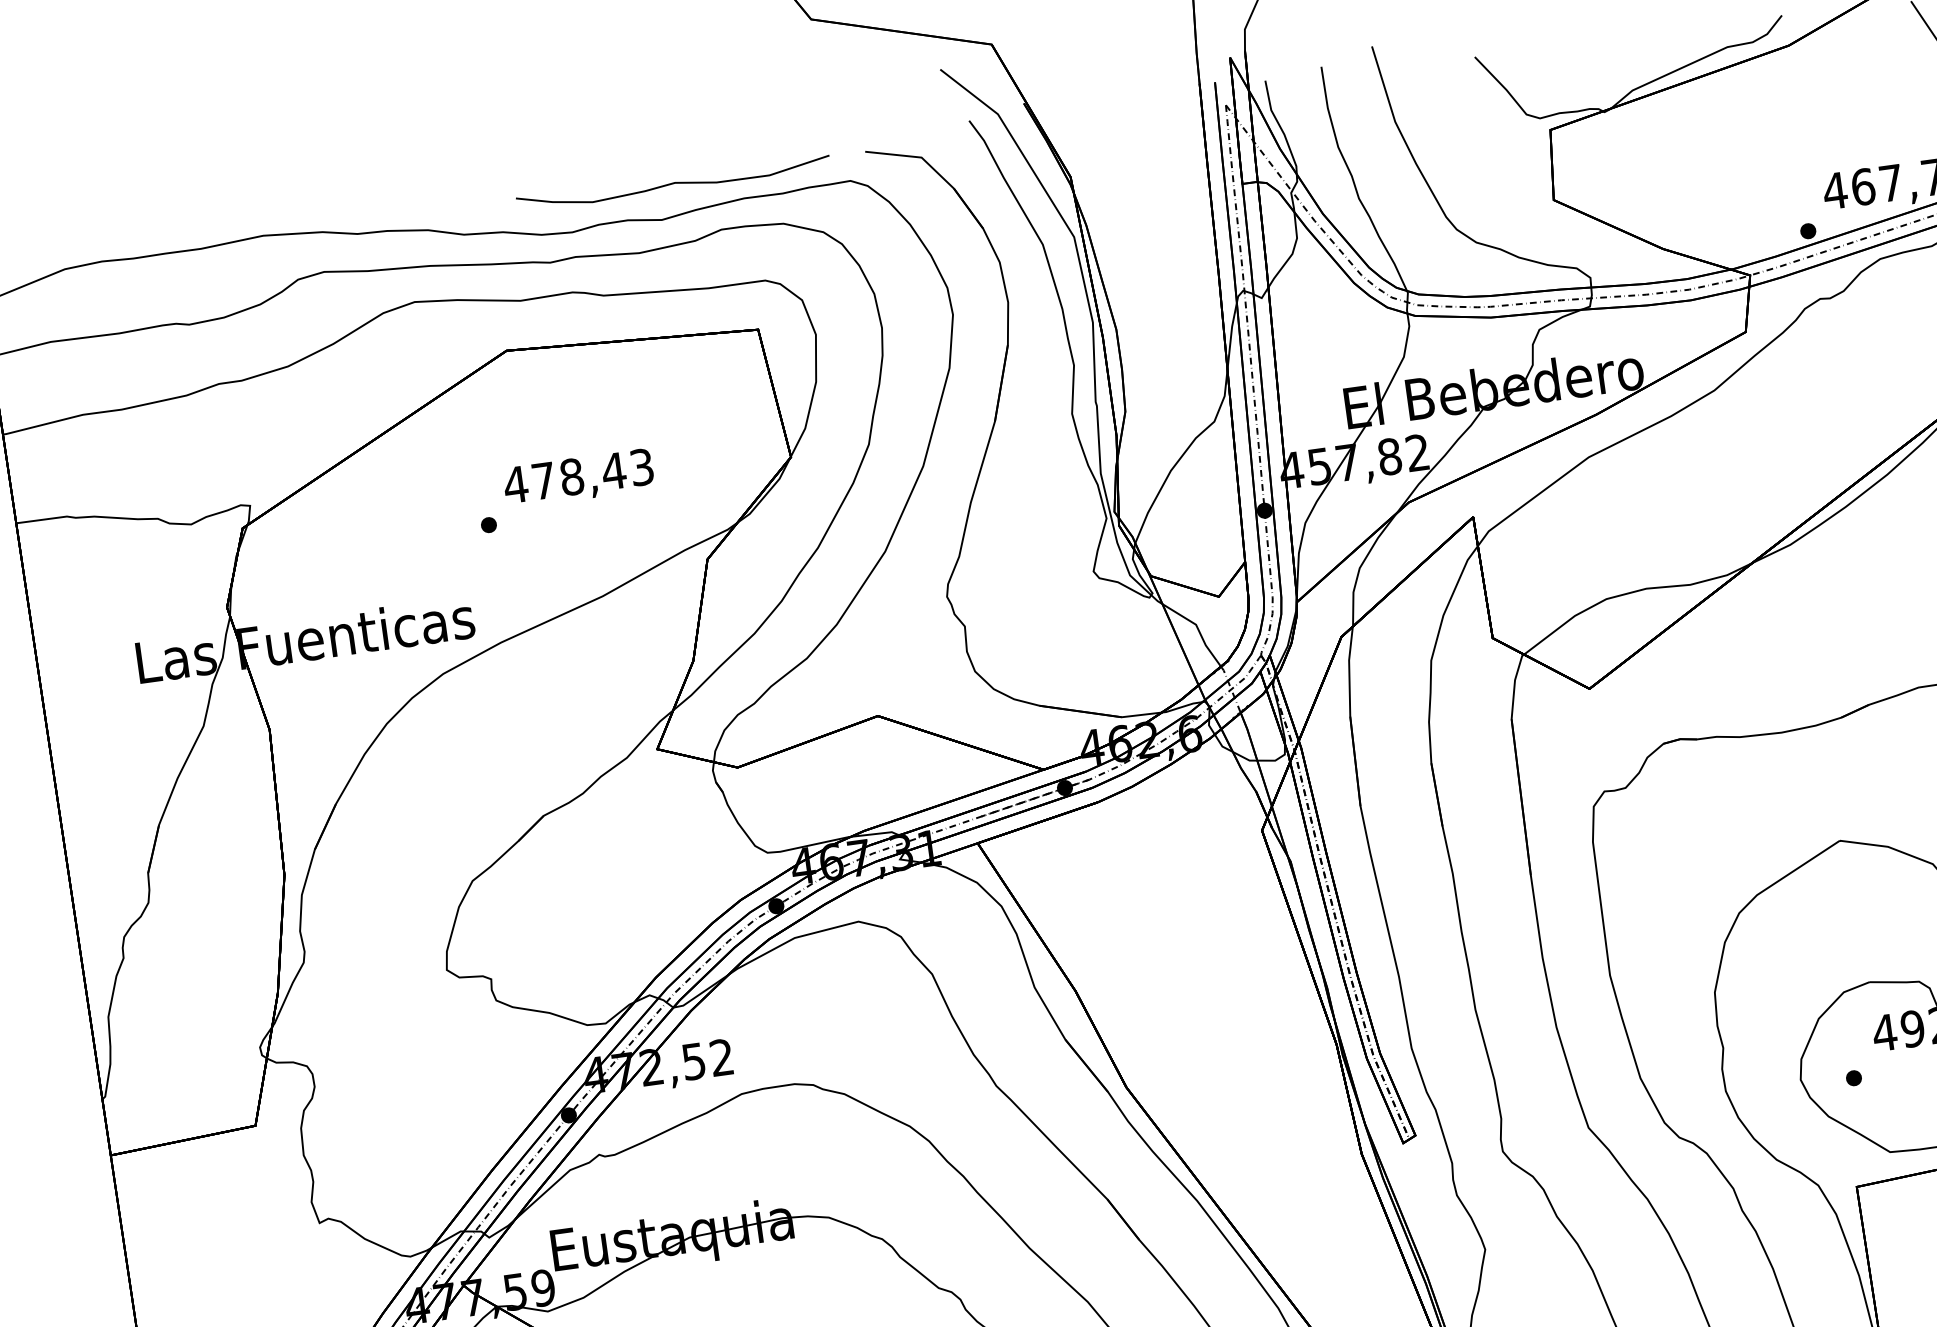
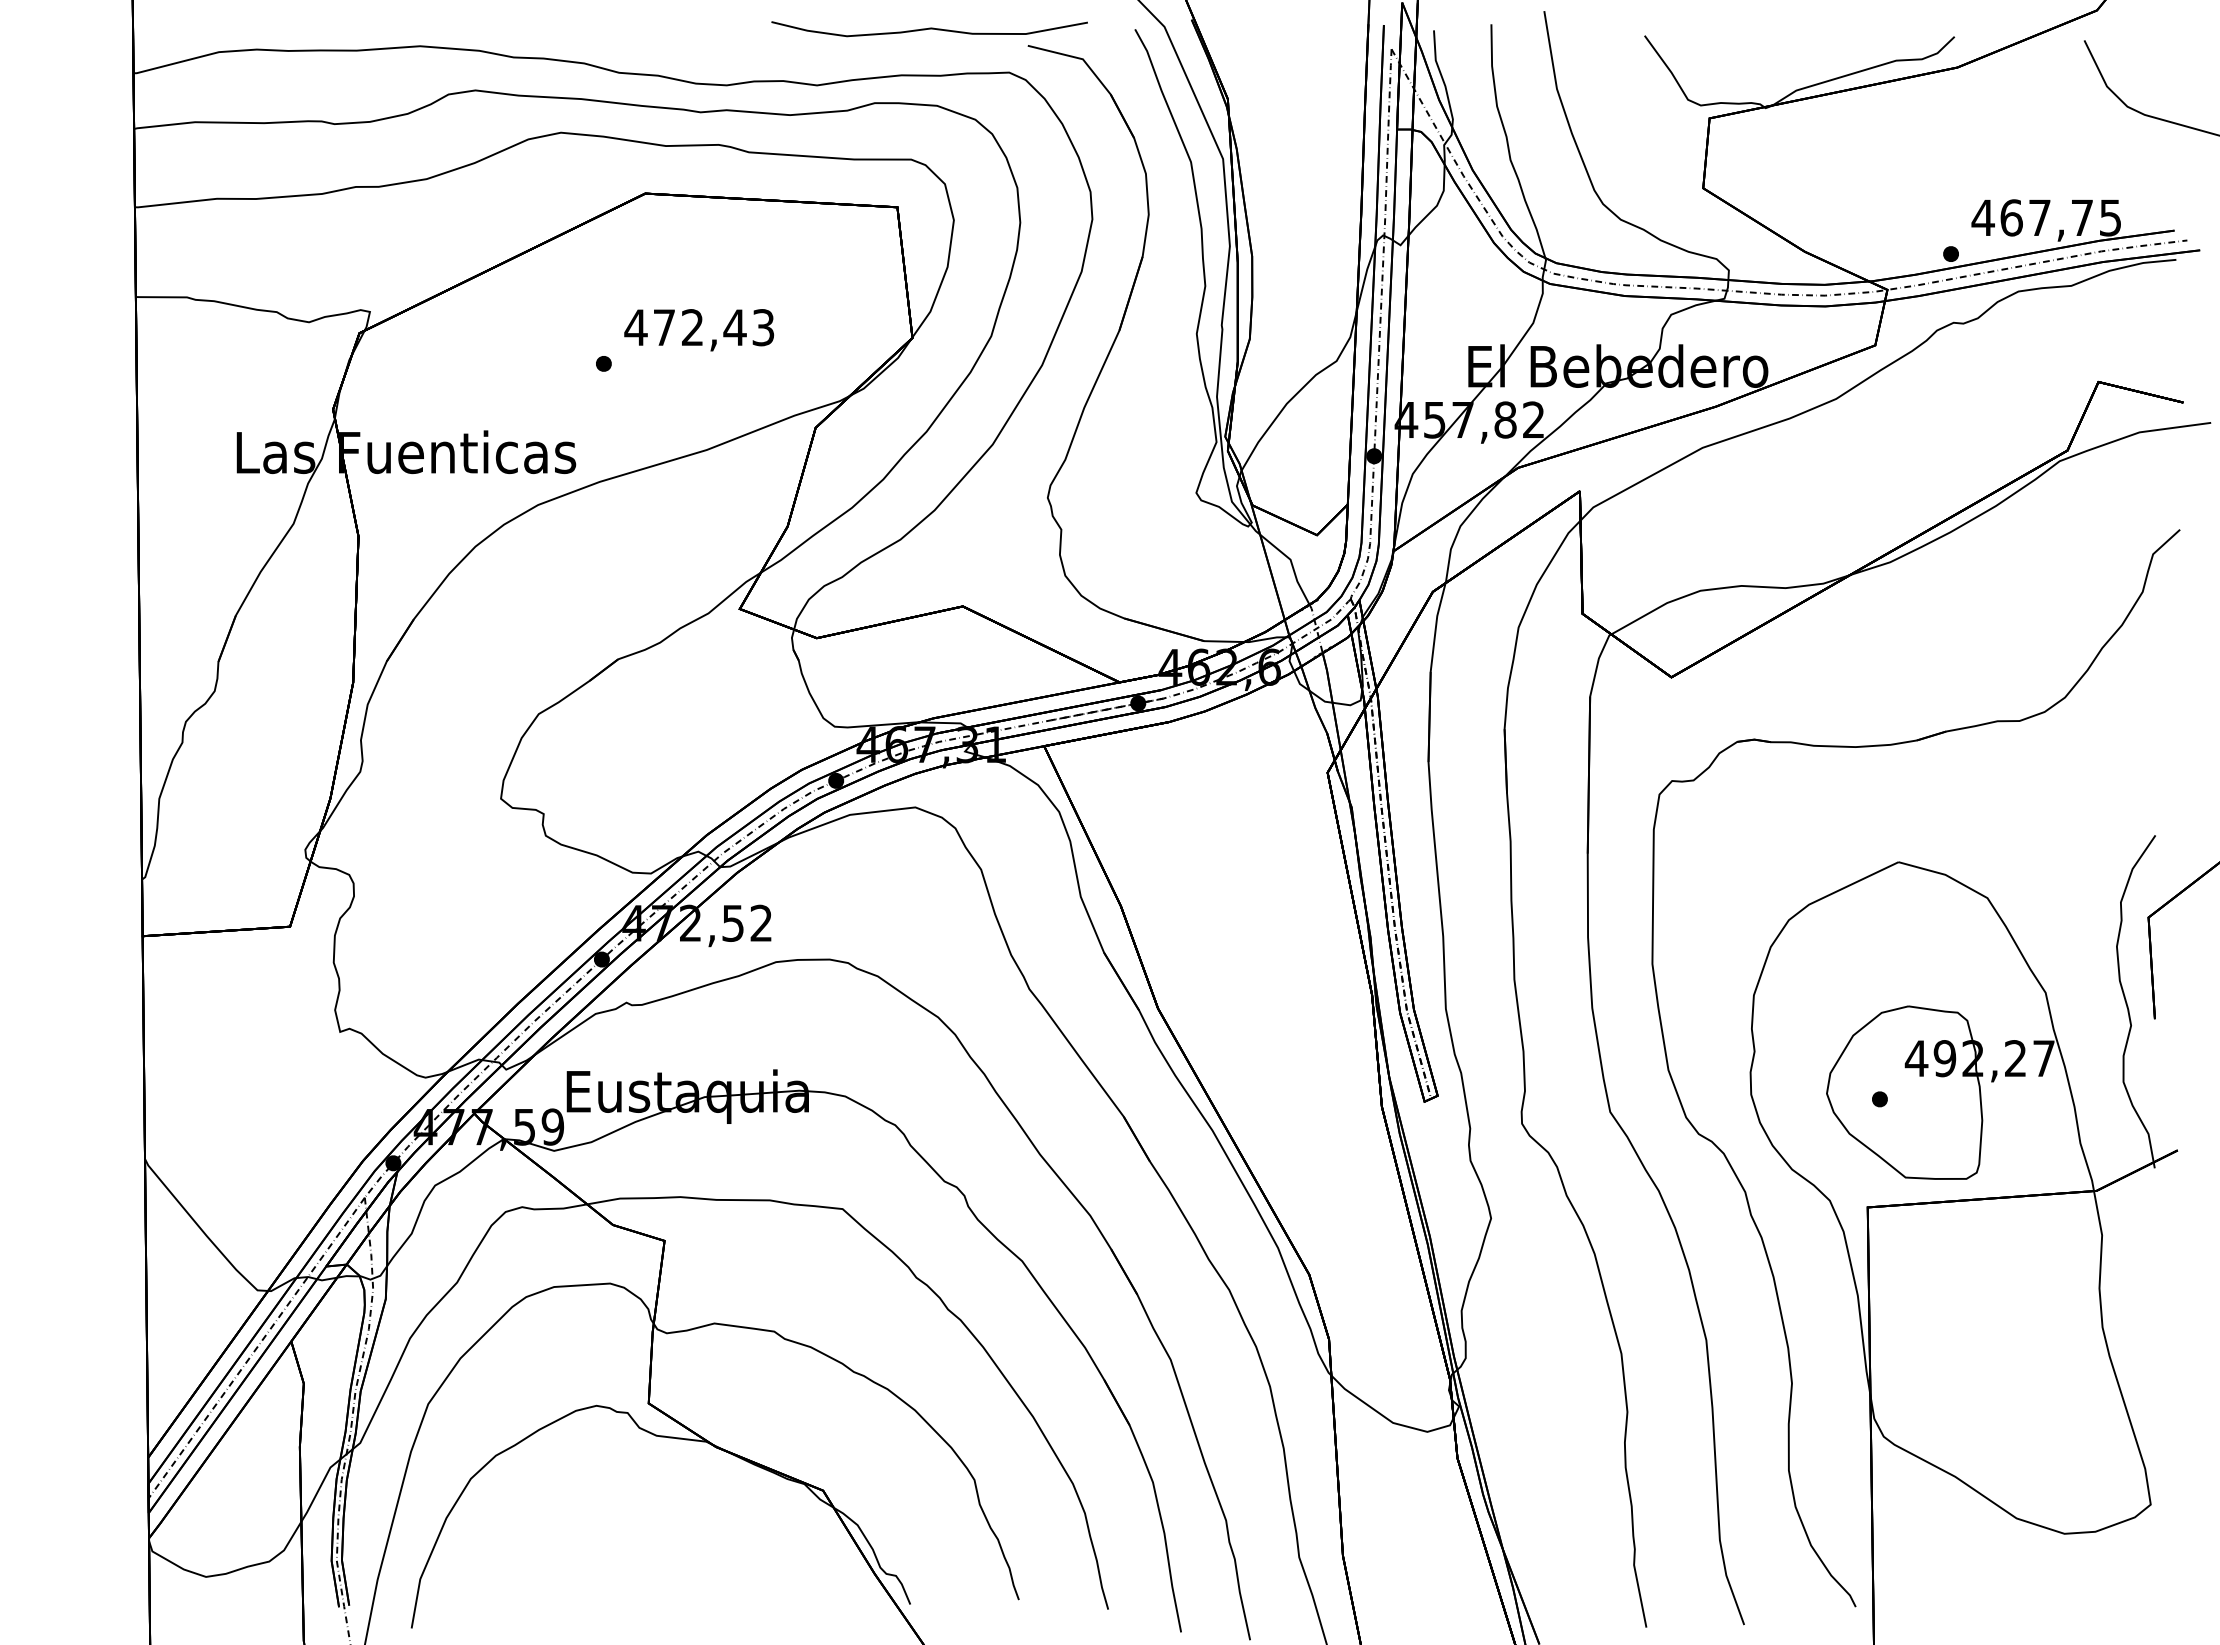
curve: (673, 184) -> (929, 29), moved
text: (571, 476) -> (692, 327), 478,43 -> 472,43

